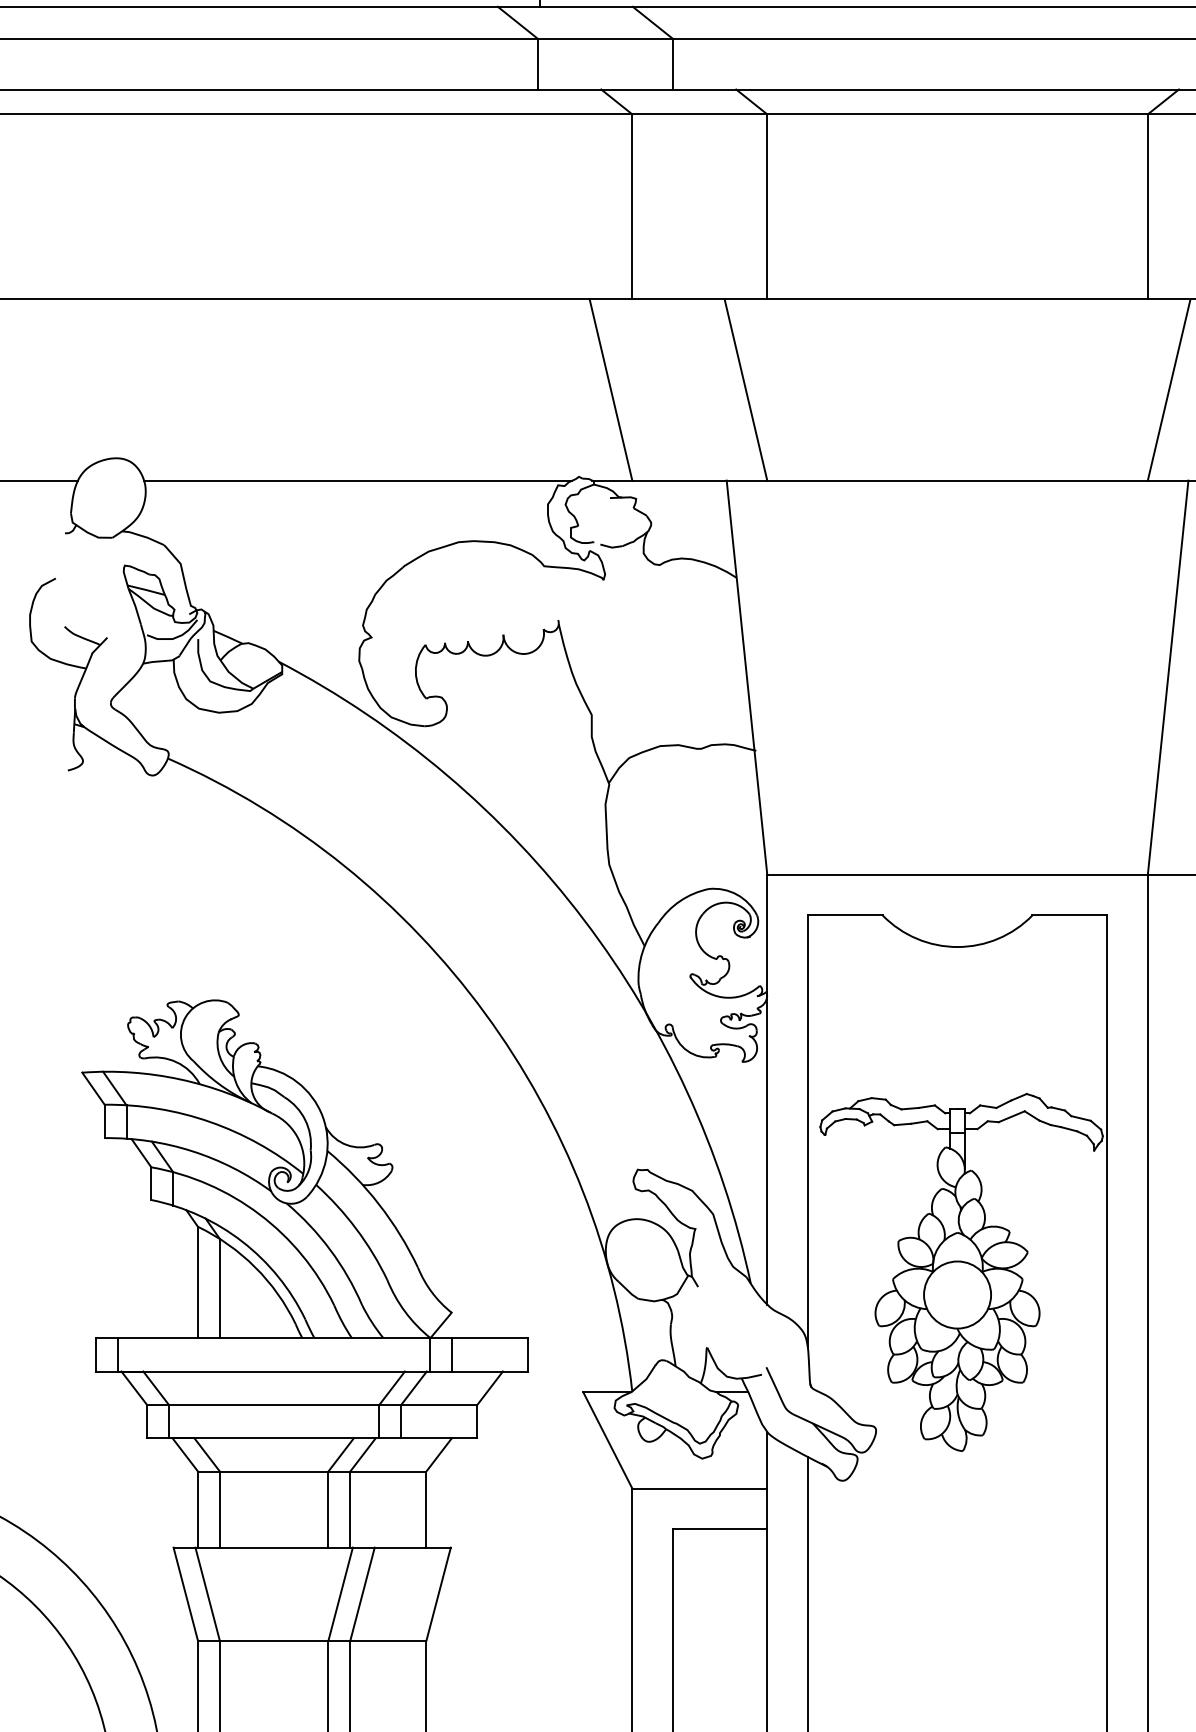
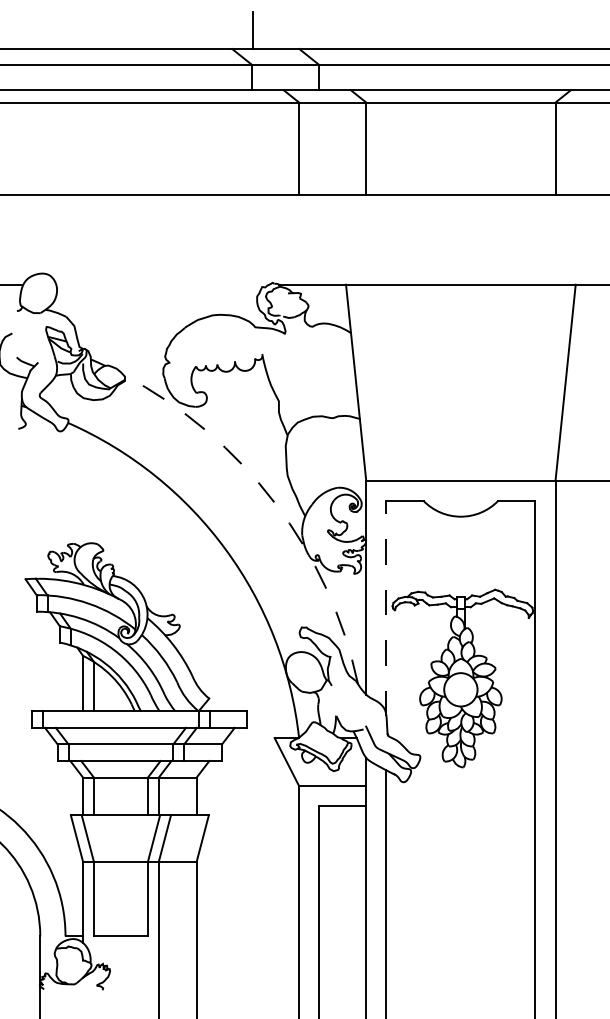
line: (611, 389) -> (288, 239), removed
line: (745, 389) -> (355, 239), removed
line: (1167, 389) -> (565, 239), removed
line: (357, 480) -> (162, 284), removed
arc: (584, 920) -> (275, 503), solid -> dashed
line: (808, 1131) -> (386, 608), solid -> dashed

